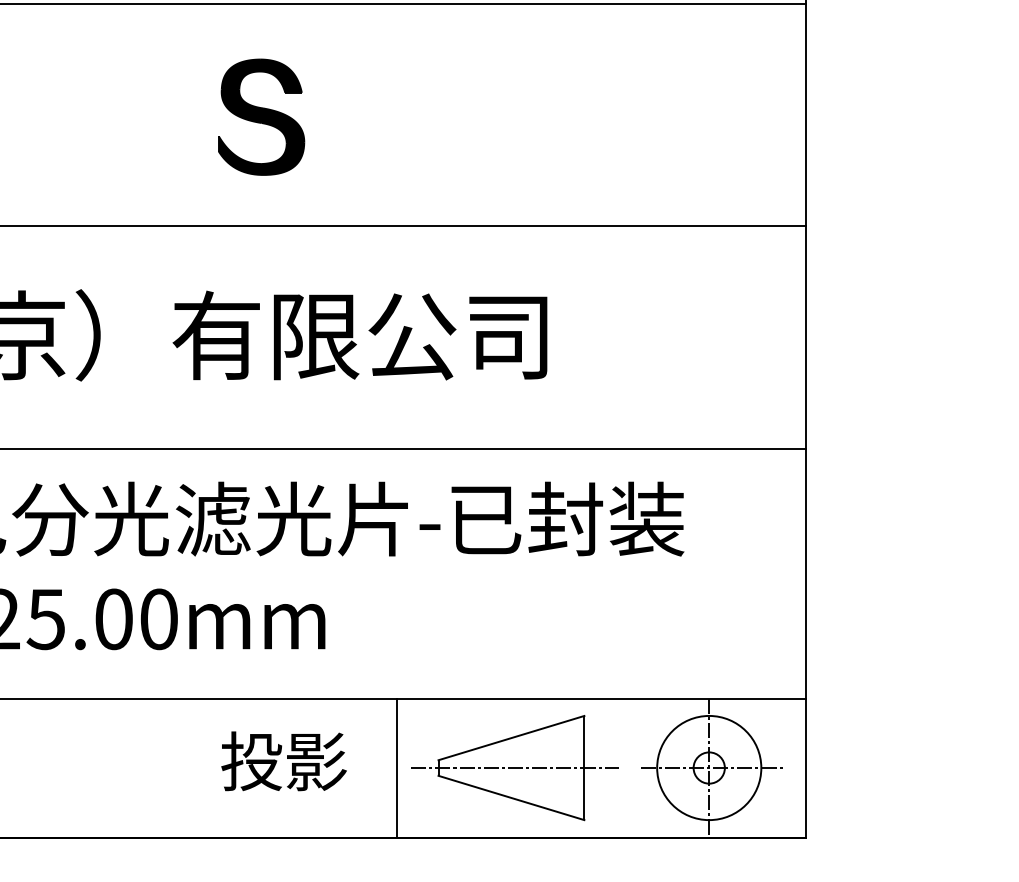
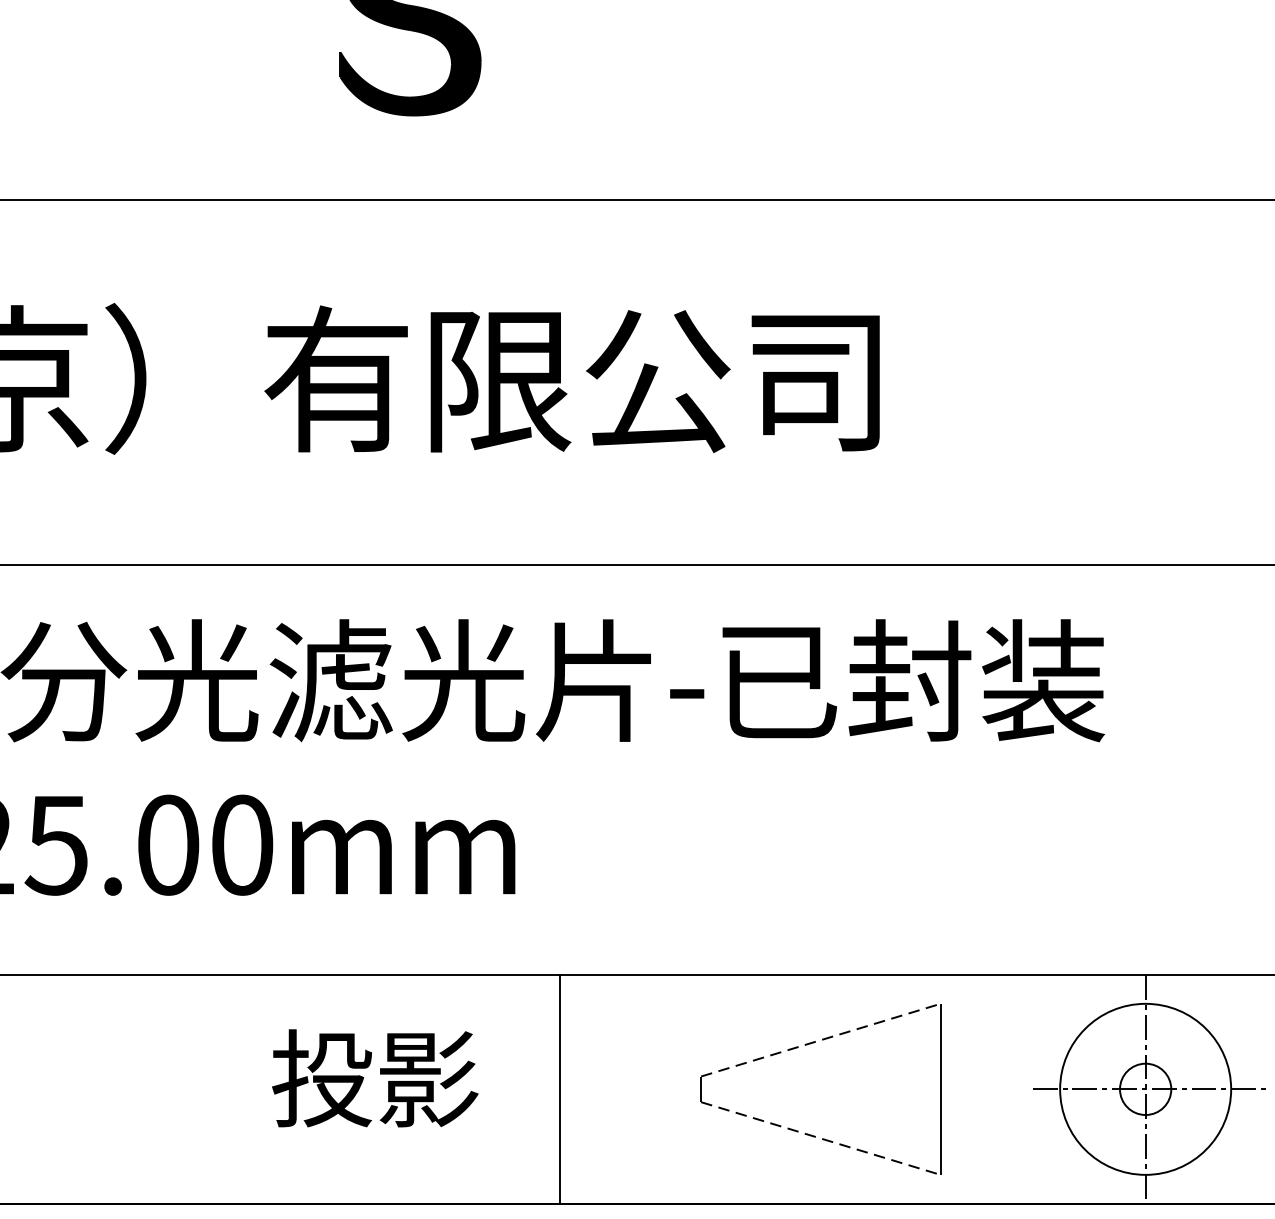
line: (511, 737) -> (820, 1039), solid -> dashed
text: (283, 761) -> (374, 1078), moved
line: (396, 767) -> (559, 1088), moved
line: (514, 768) -> (825, 1090), removed
line: (511, 798) -> (820, 1139), solid -> dashed

